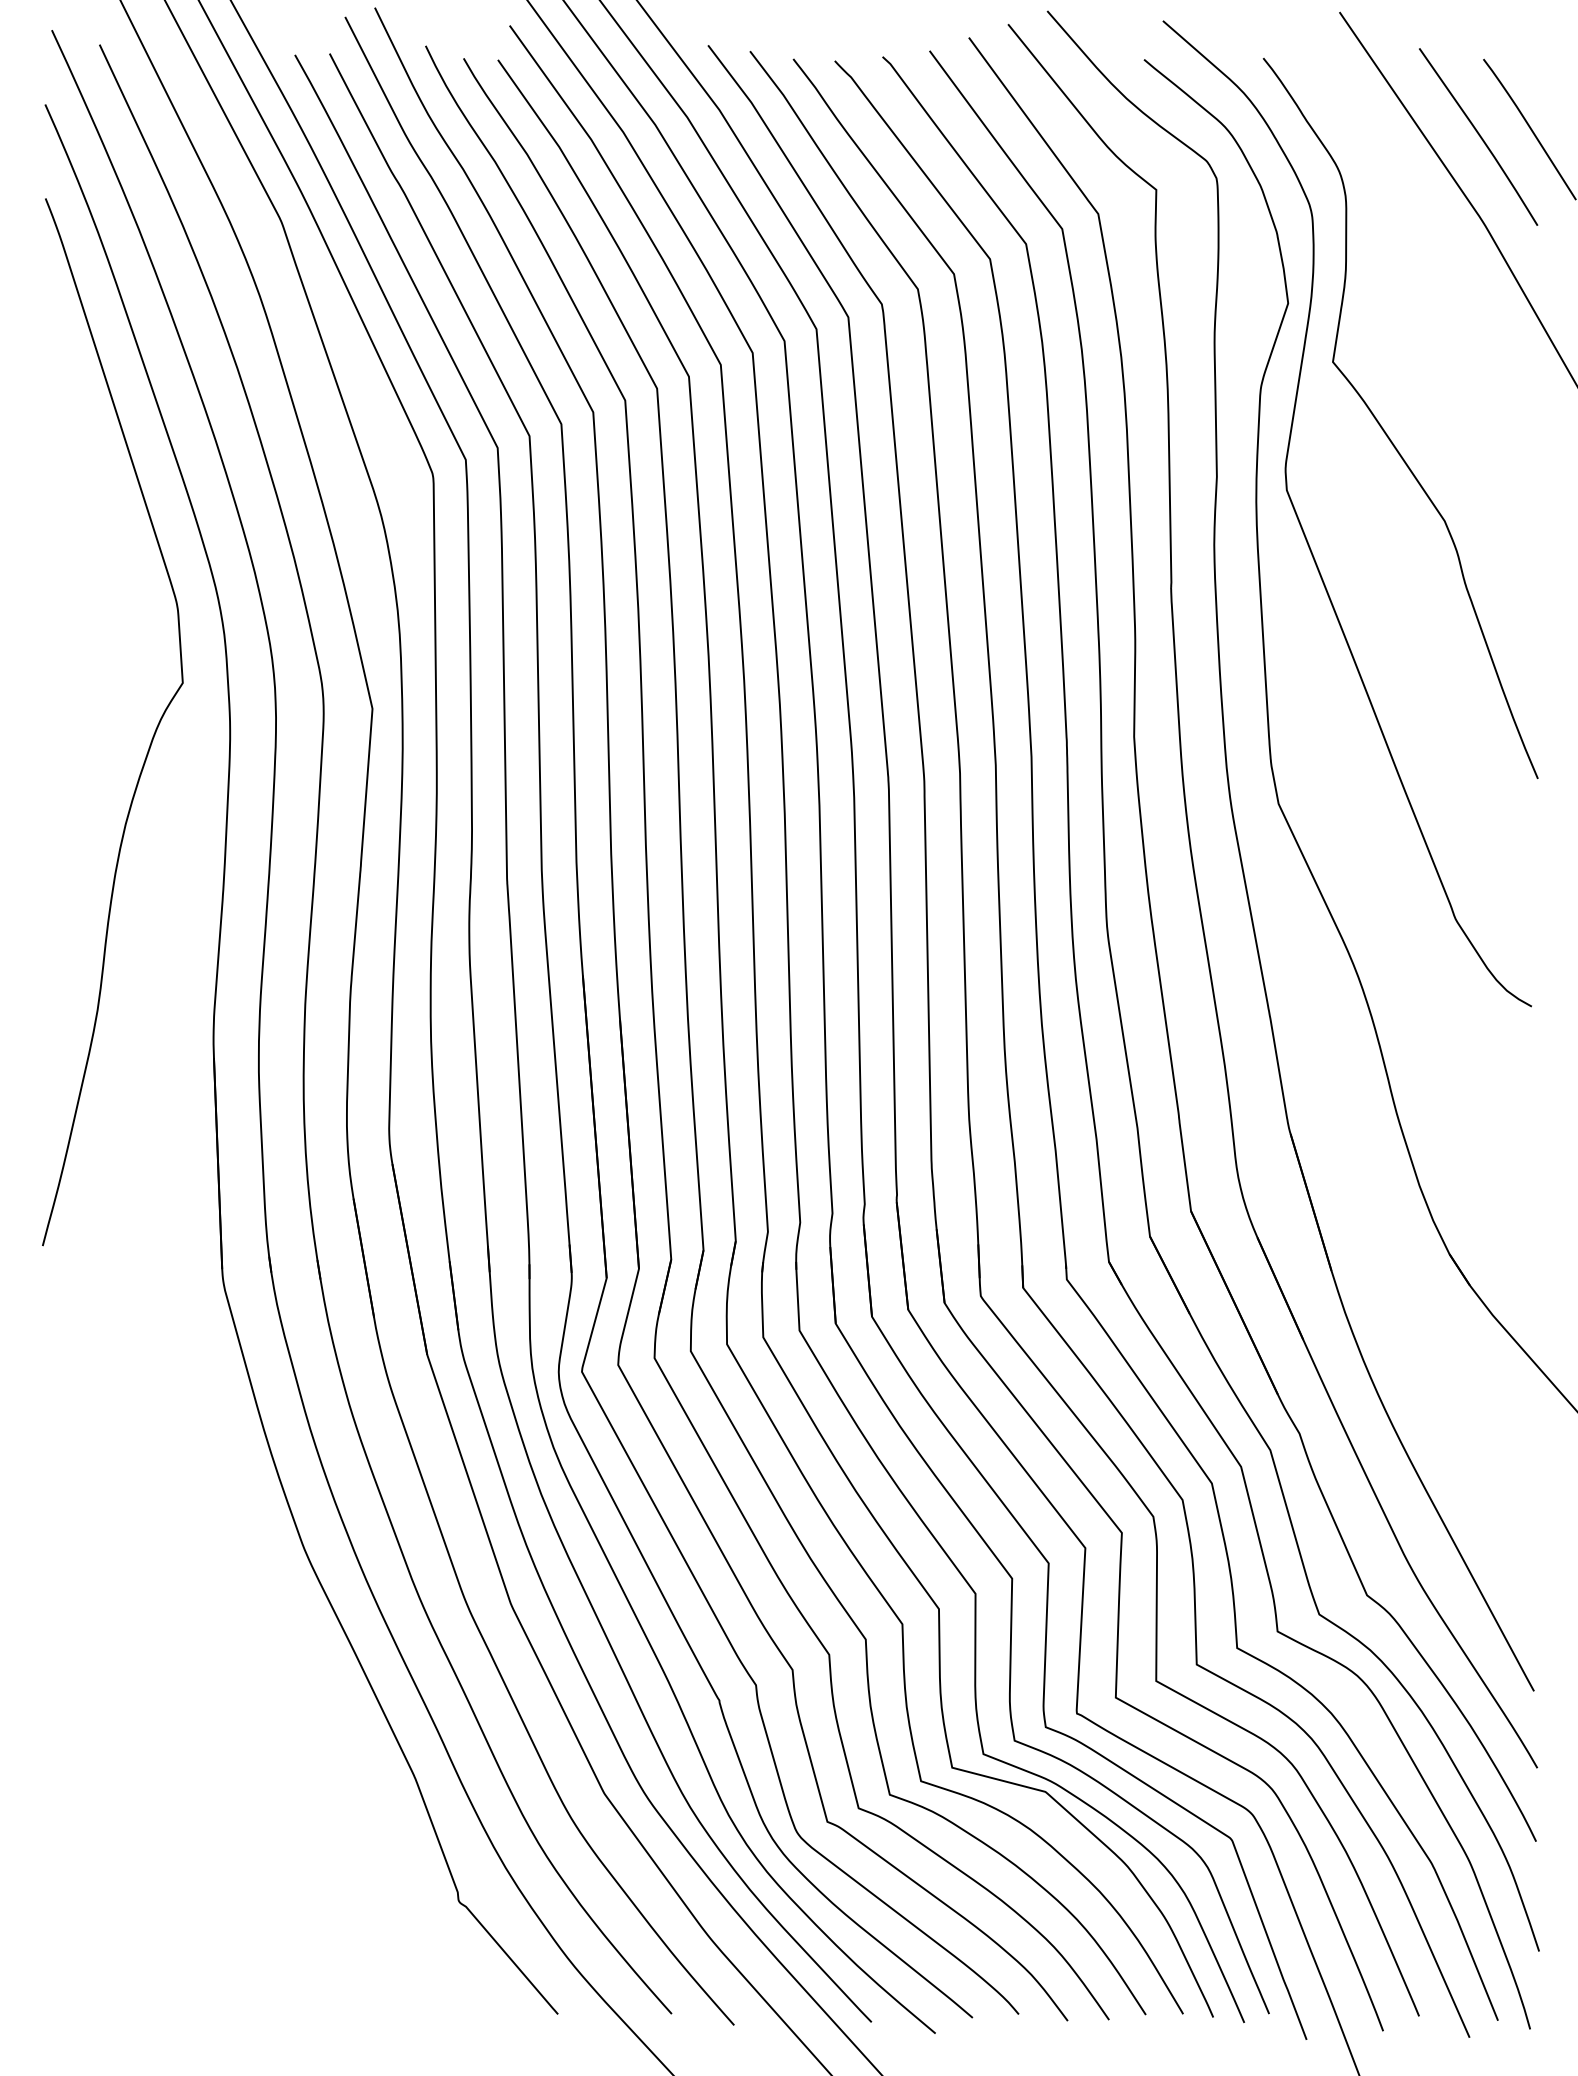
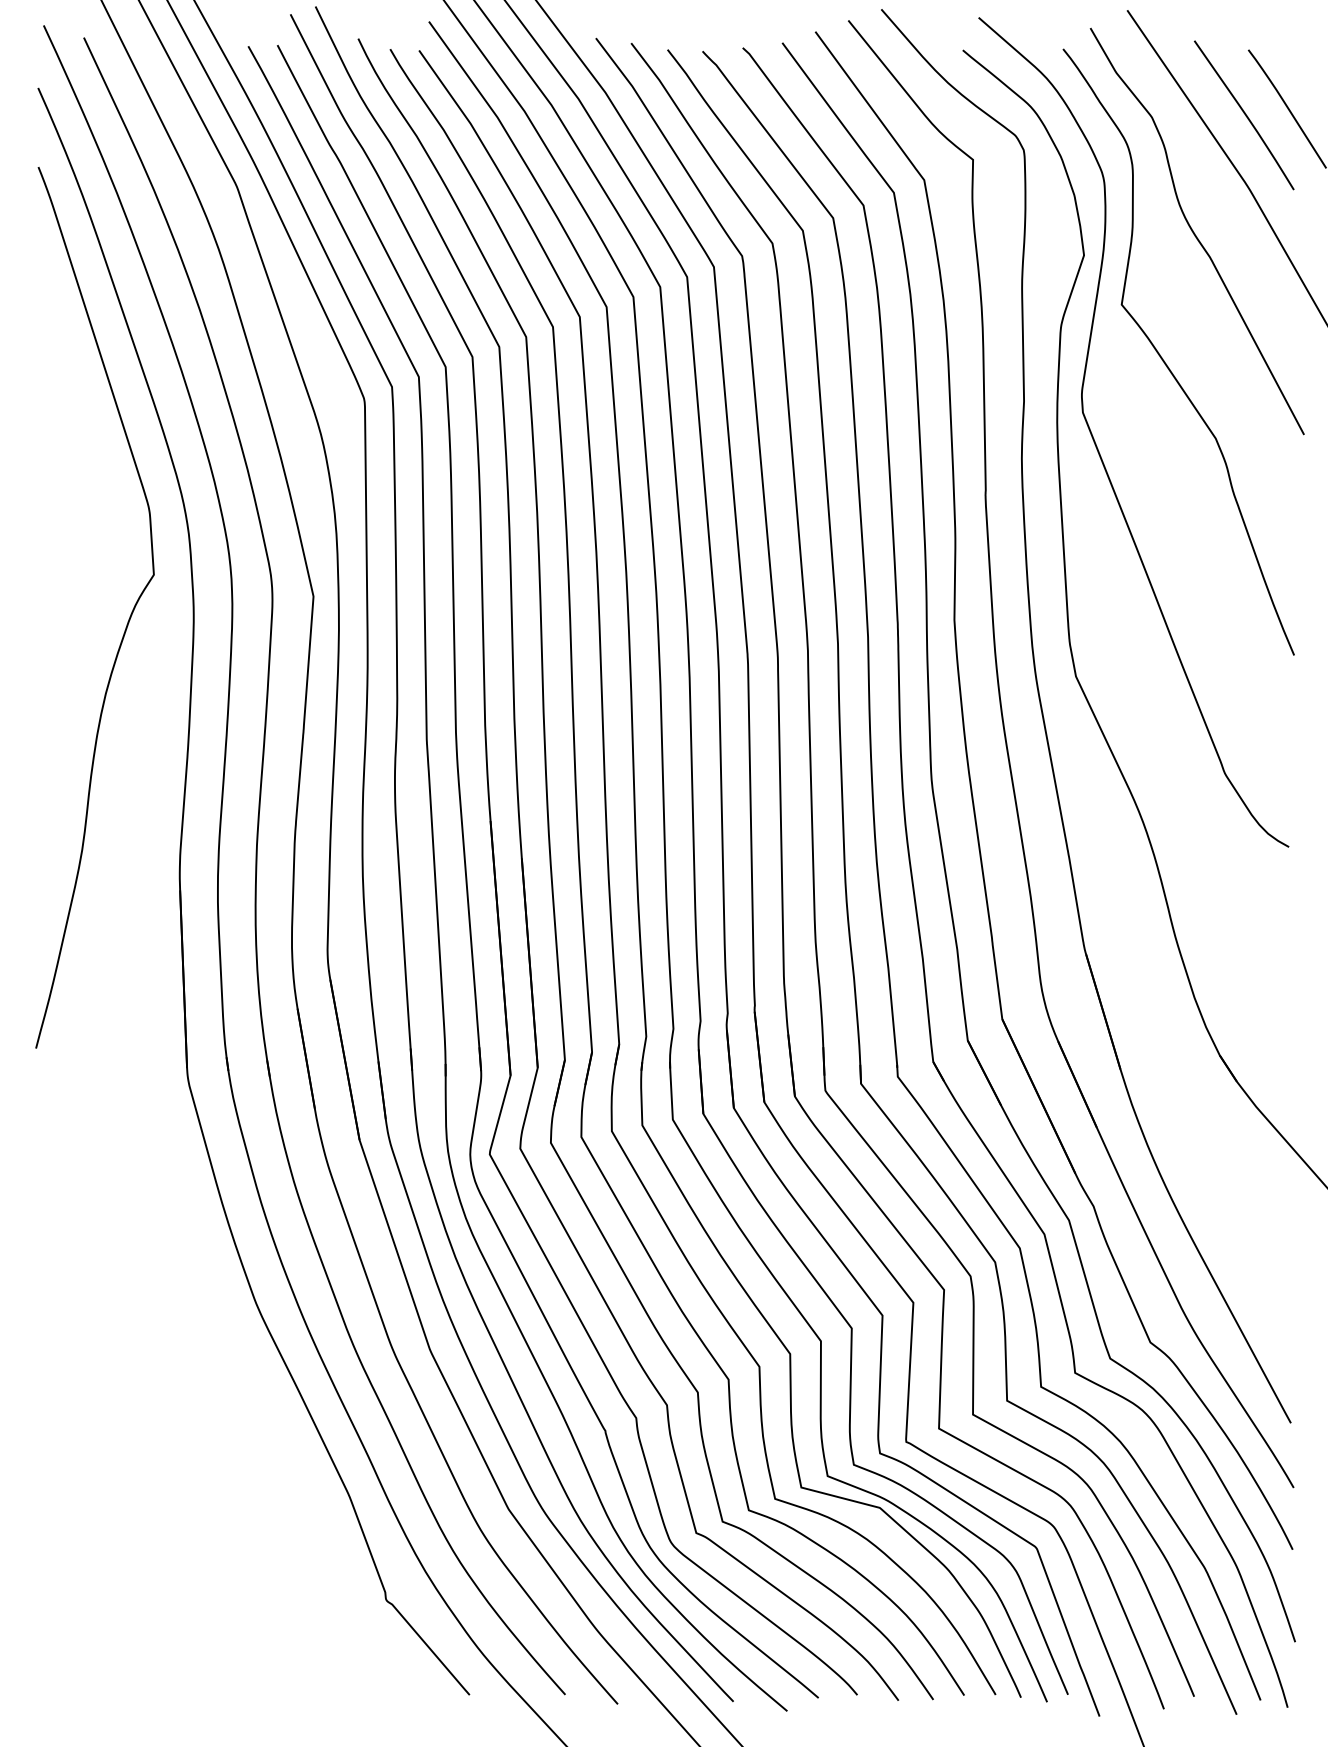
curve: (1419, 276) -> (1194, 232), added

